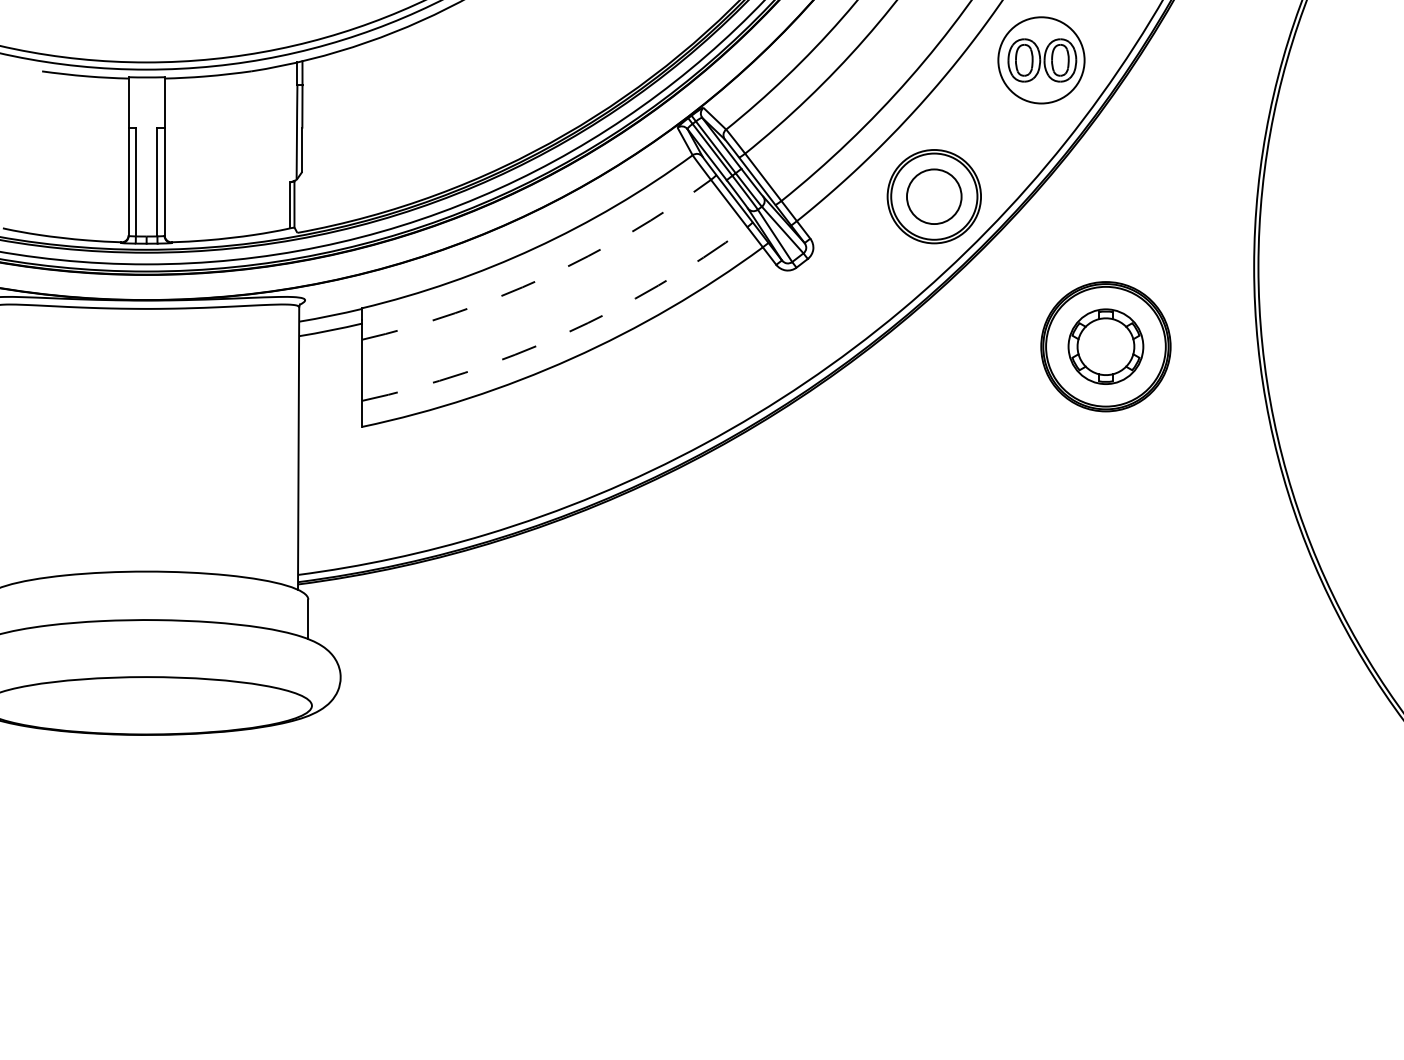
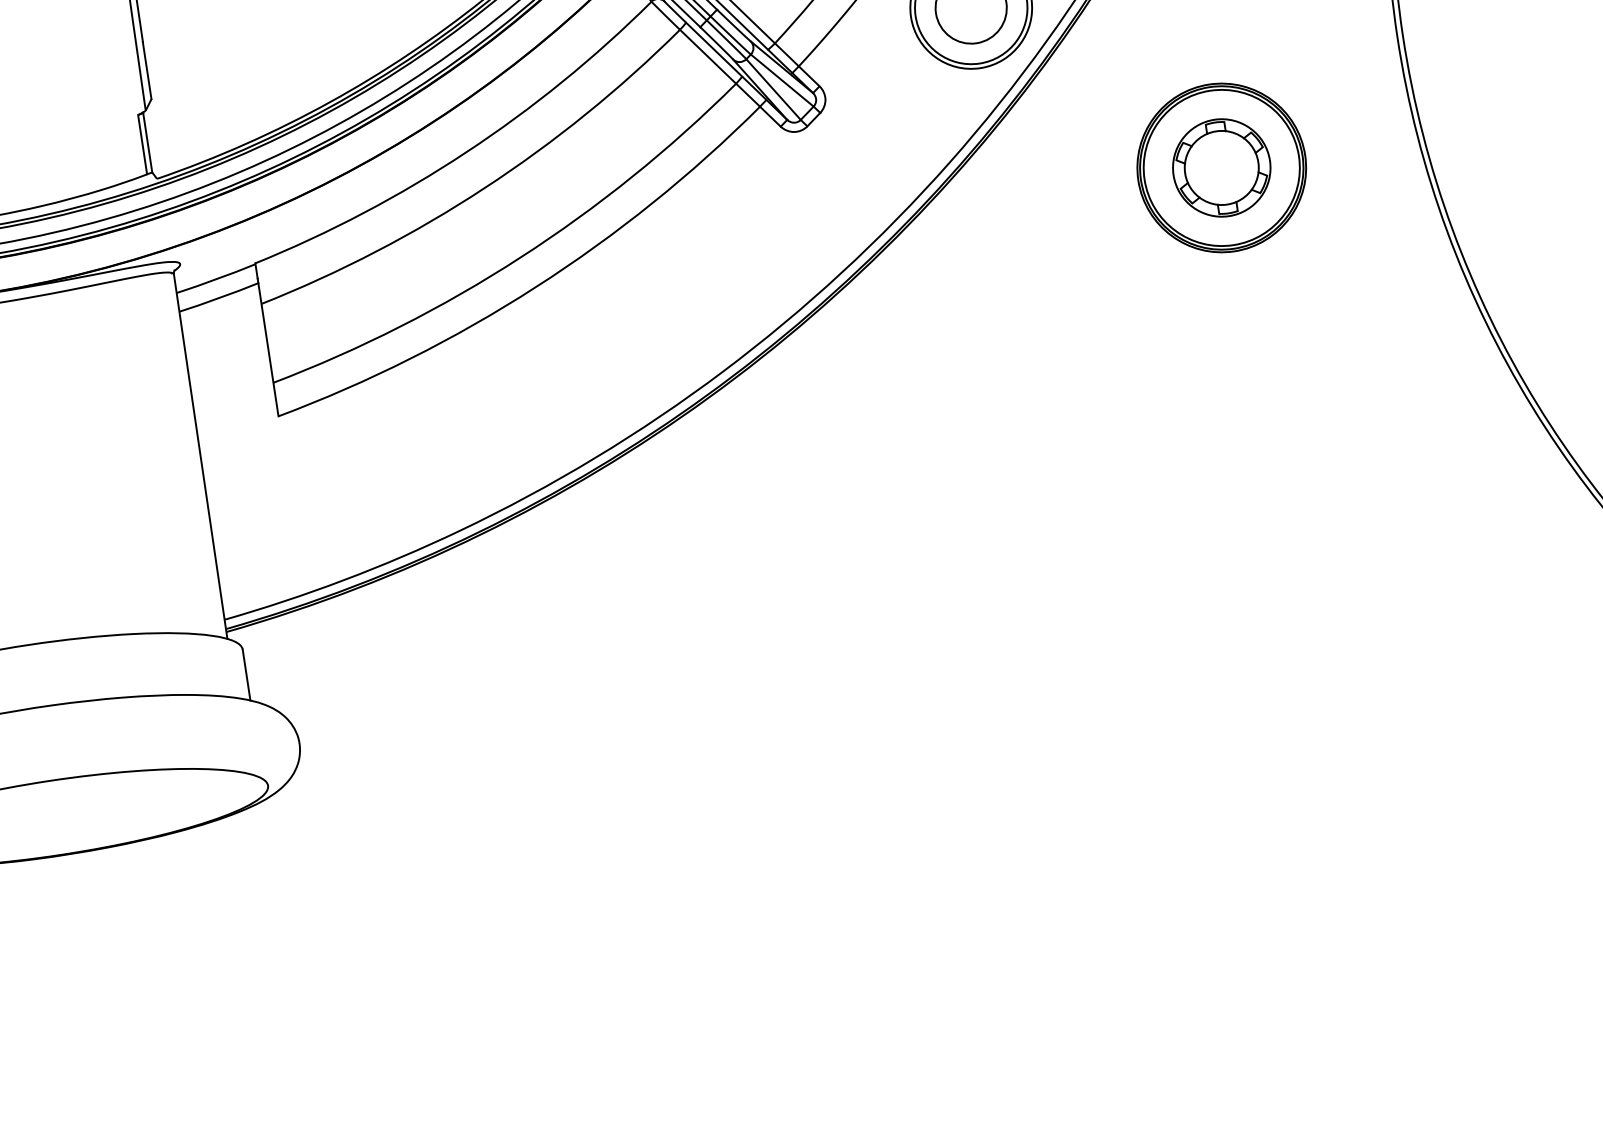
arc: (544, 277) -> (484, 188), dashed -> solid
arc: (563, 334) -> (519, 257), dashed -> solid

